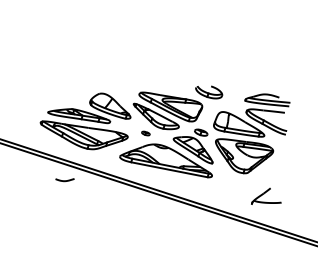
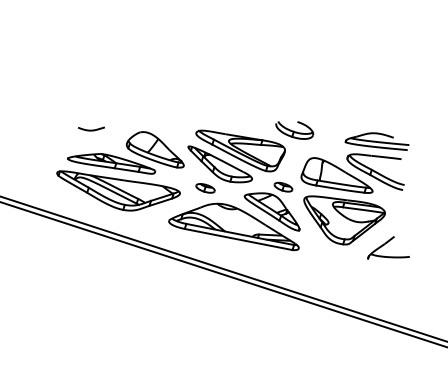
part: (145, 133) -> (205, 188), size x1.67
curve: (65, 180) -> (91, 129), moved
part: (266, 196) -> (388, 247), moved

